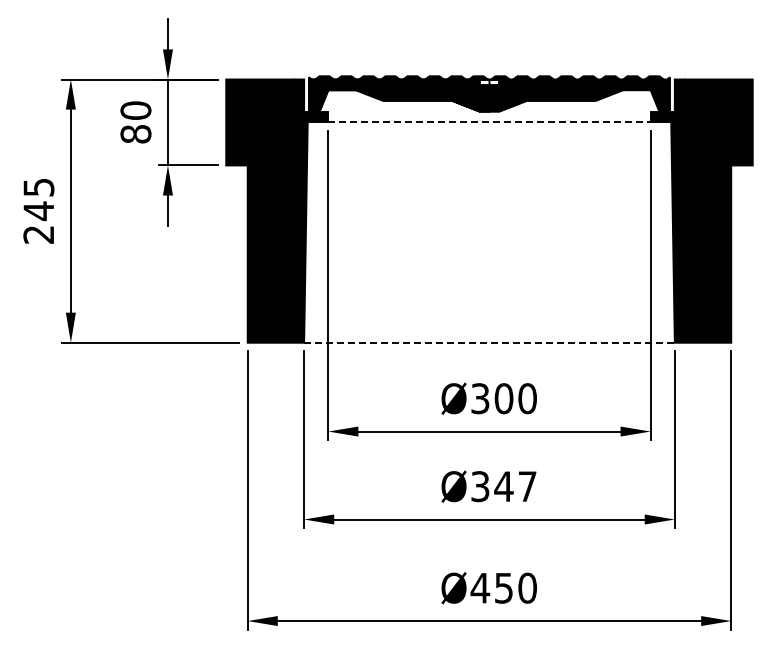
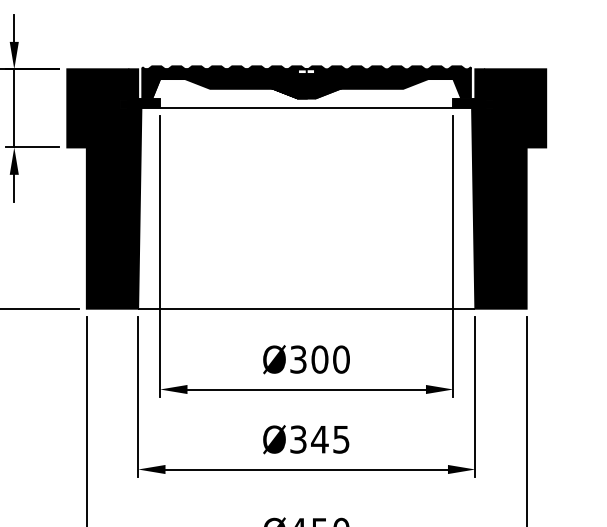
line: (489, 122) -> (306, 108), dashed -> solid
line: (489, 342) -> (306, 308), dashed -> solid
text: (527, 486) -> (341, 439), Ø347 -> Ø345

